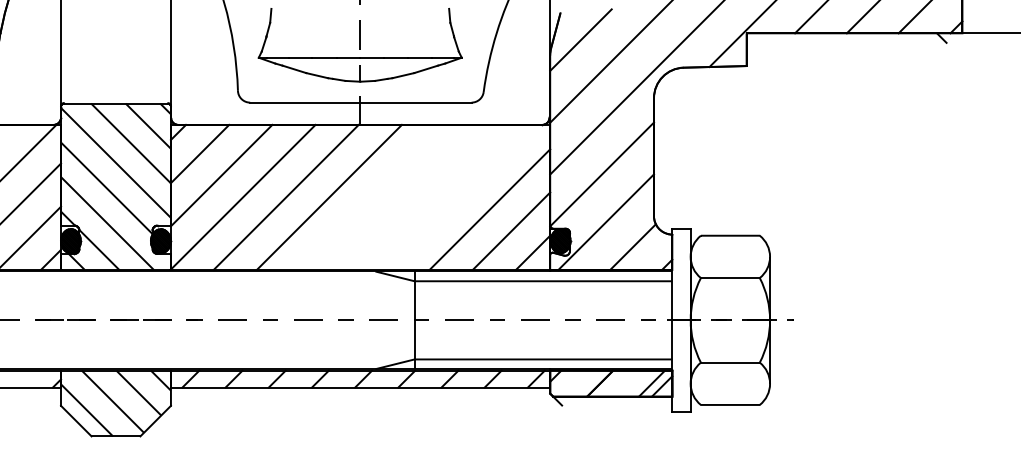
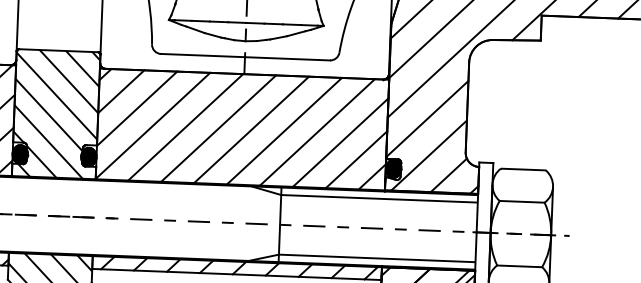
line: (372, 196) -> (251, 129), added
line: (415, 196) -> (284, 130), added
line: (458, 196) -> (317, 131), added

